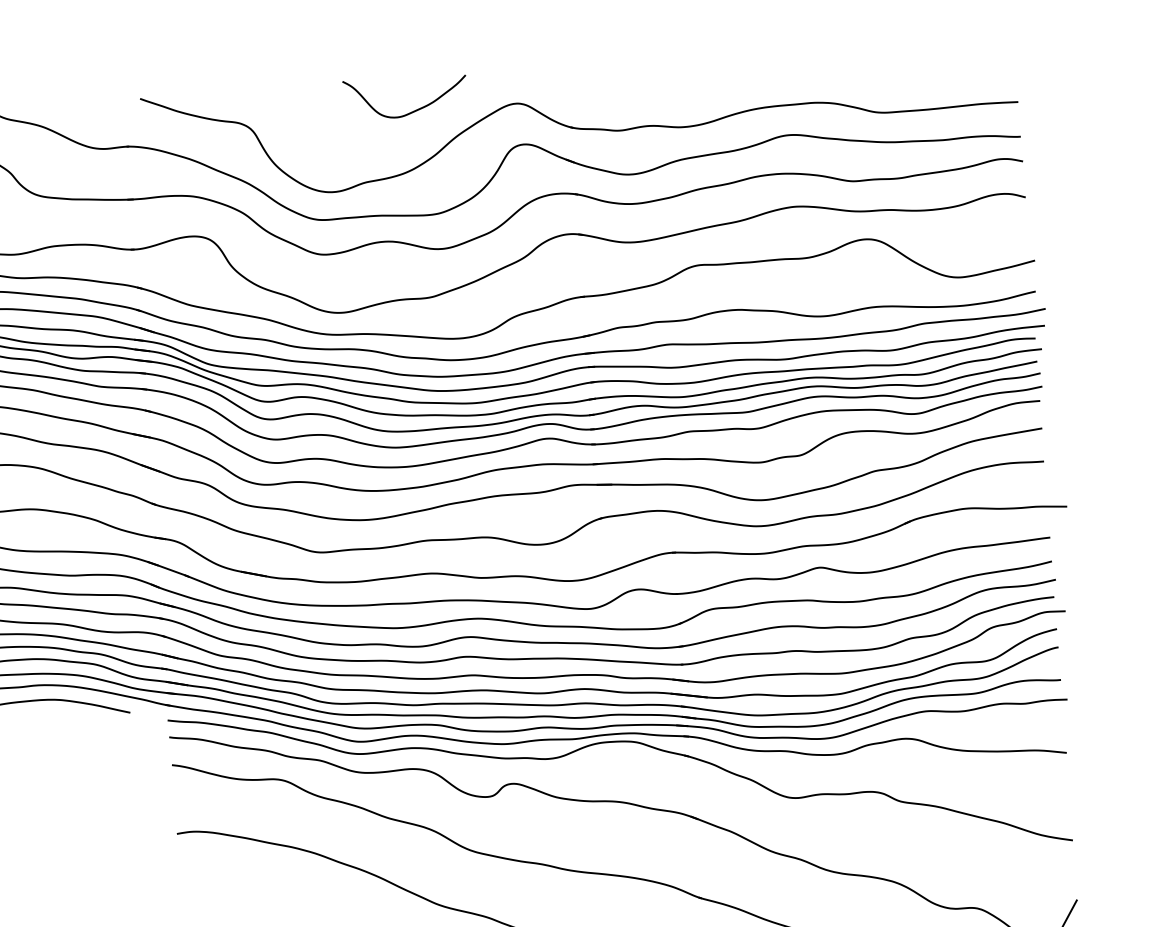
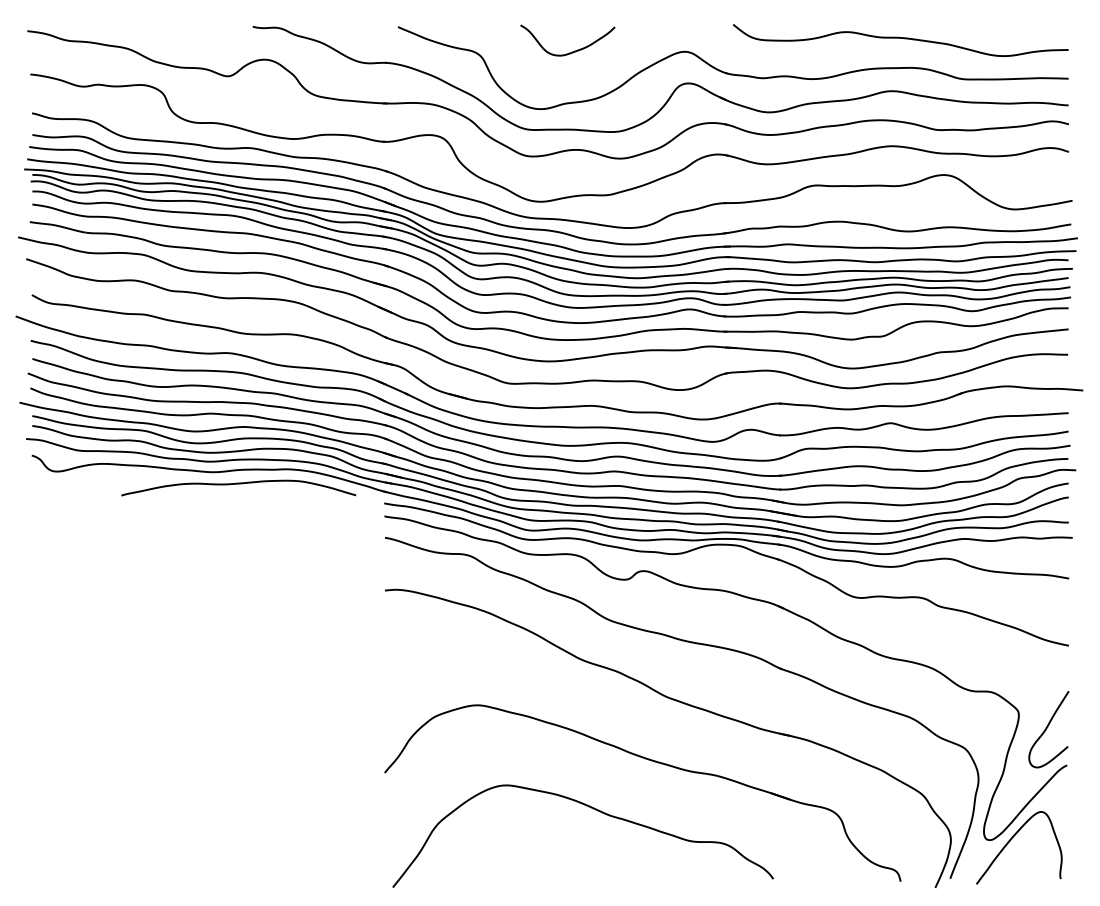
curve: (795, 65) -> (900, 38), added
curve: (411, 110) -> (571, 51), moved

